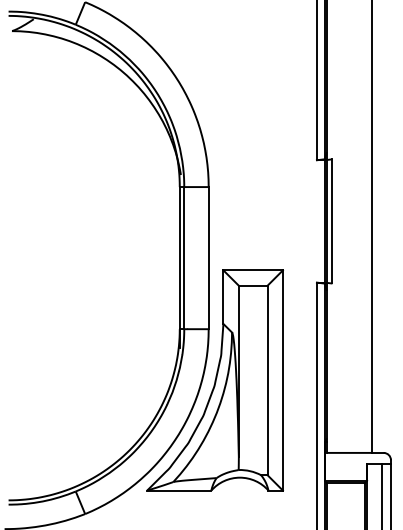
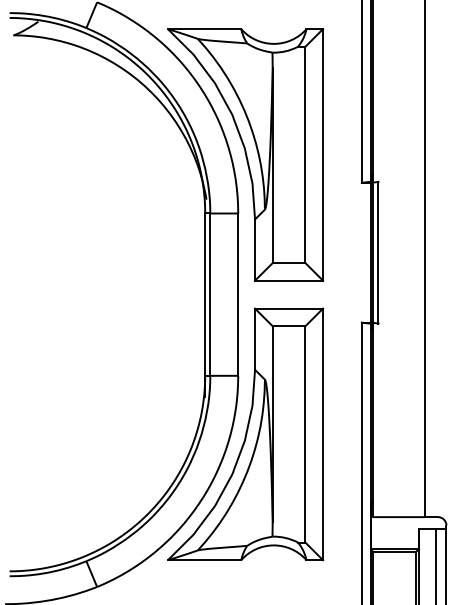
part: (214, 135) -> (244, 154), added

